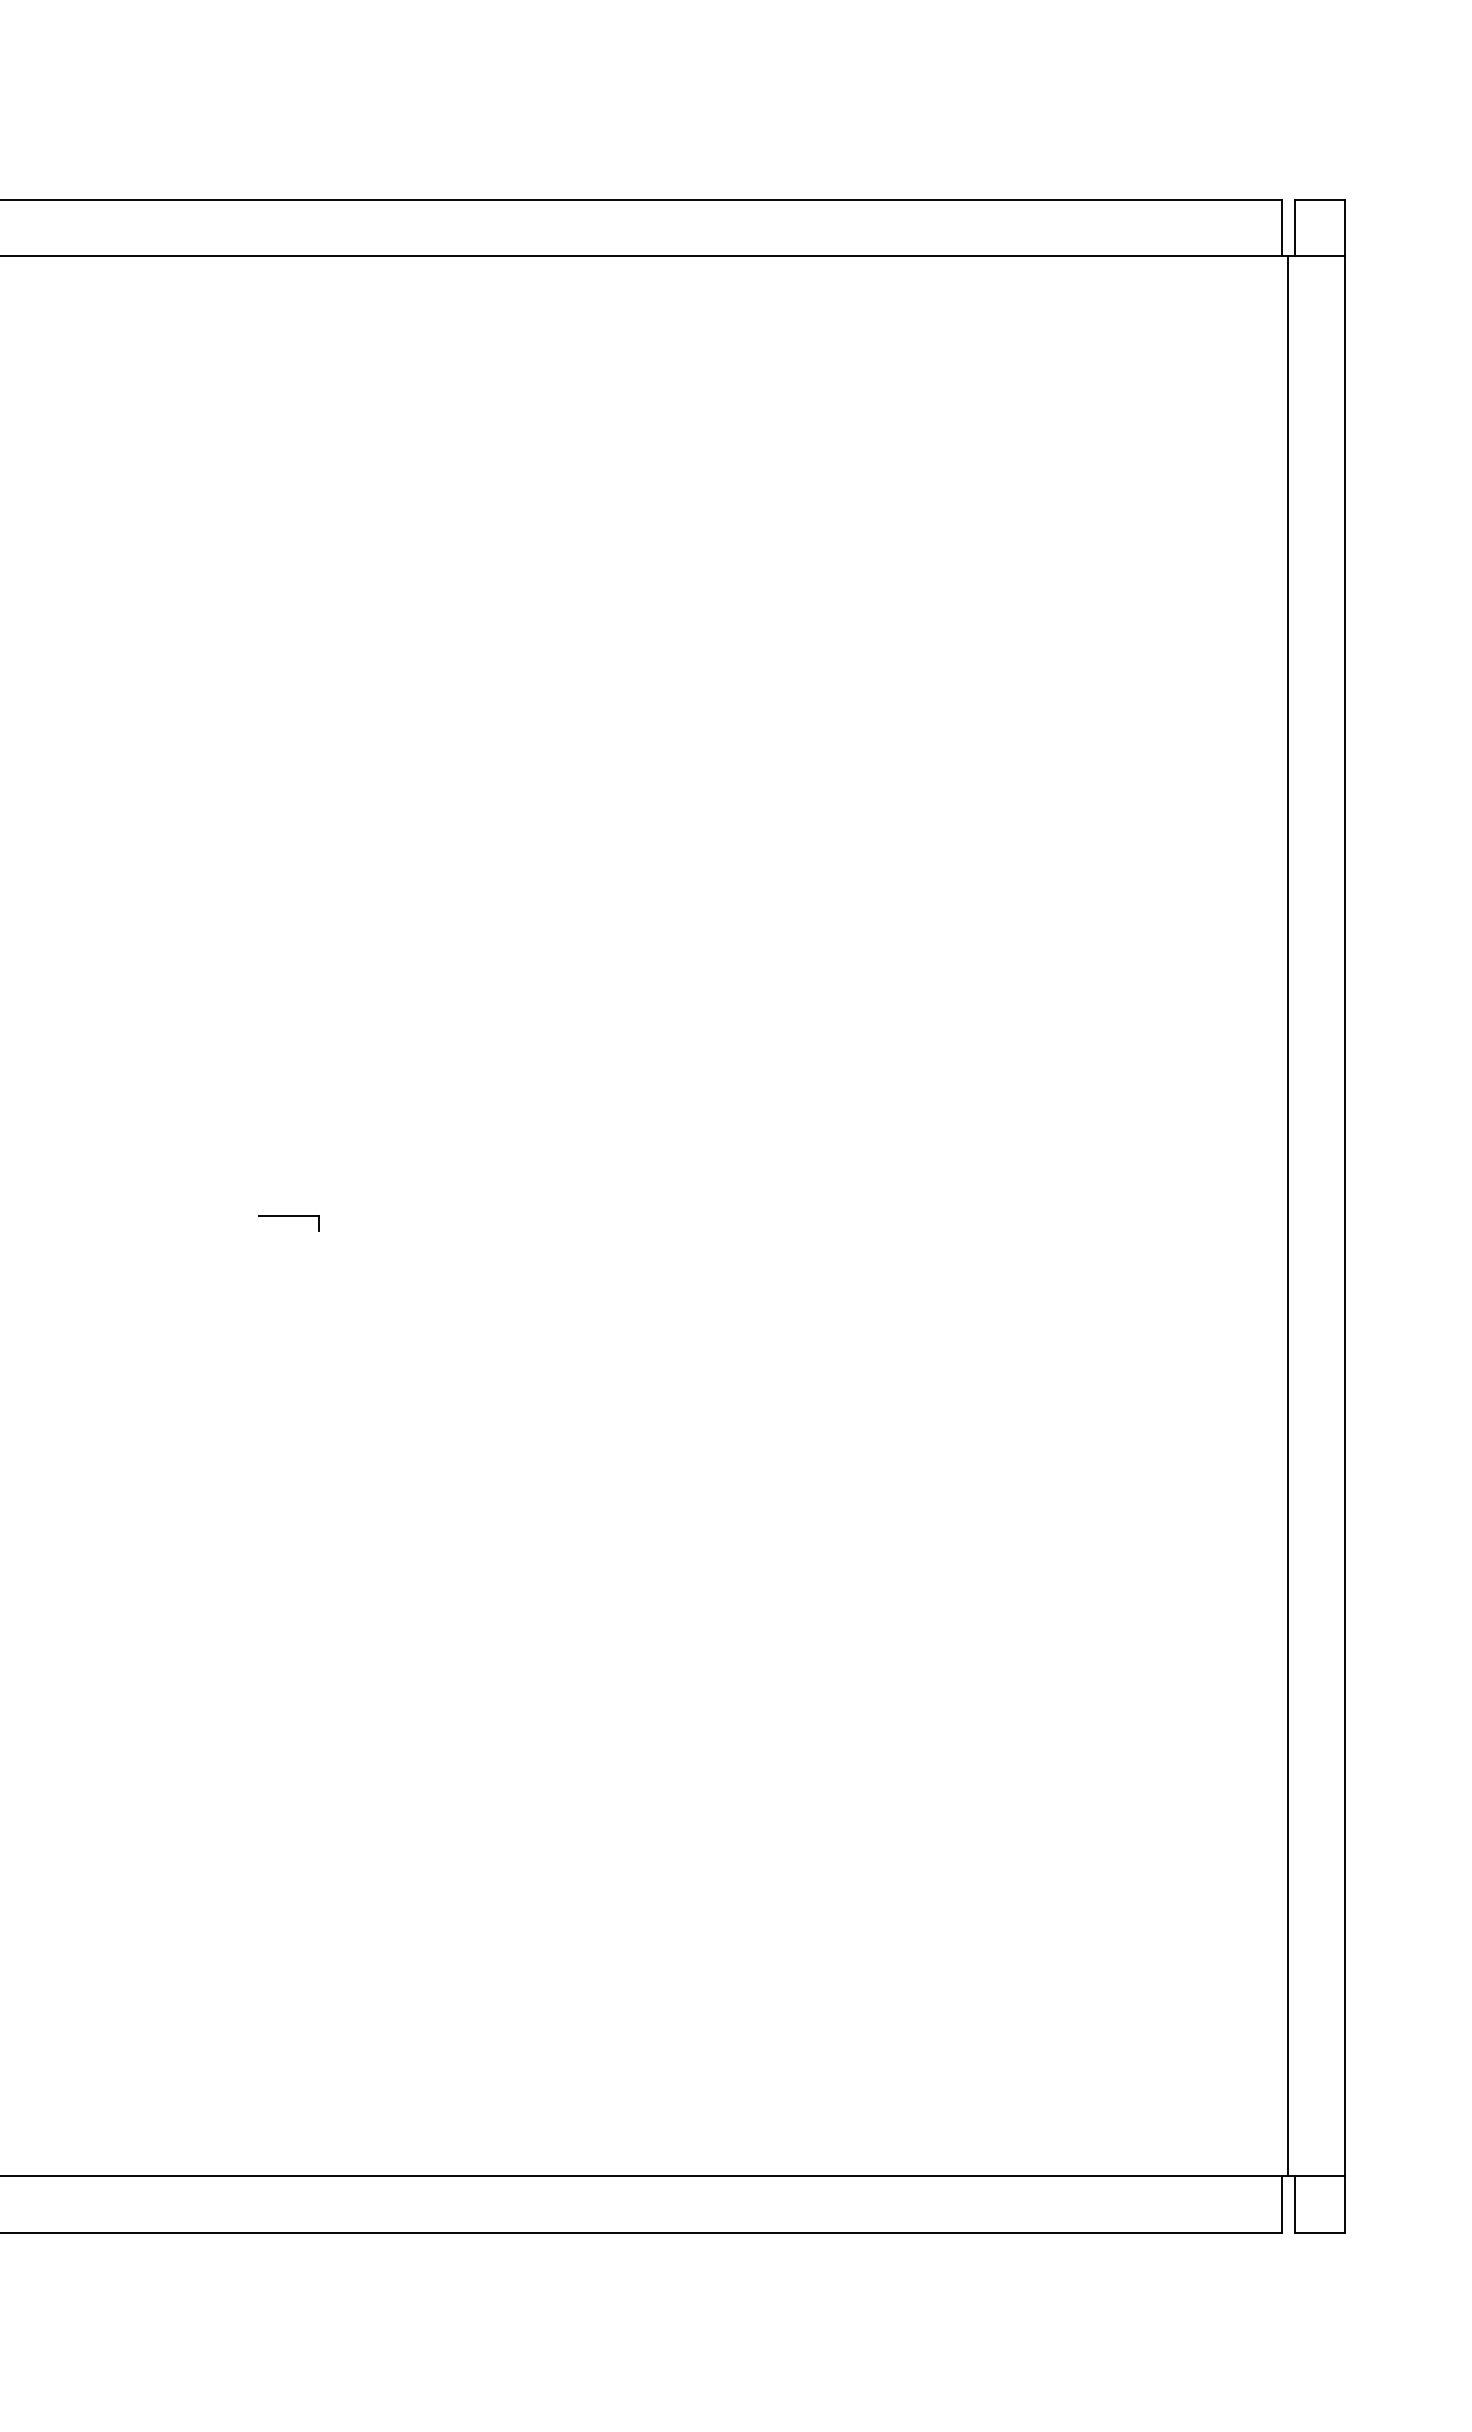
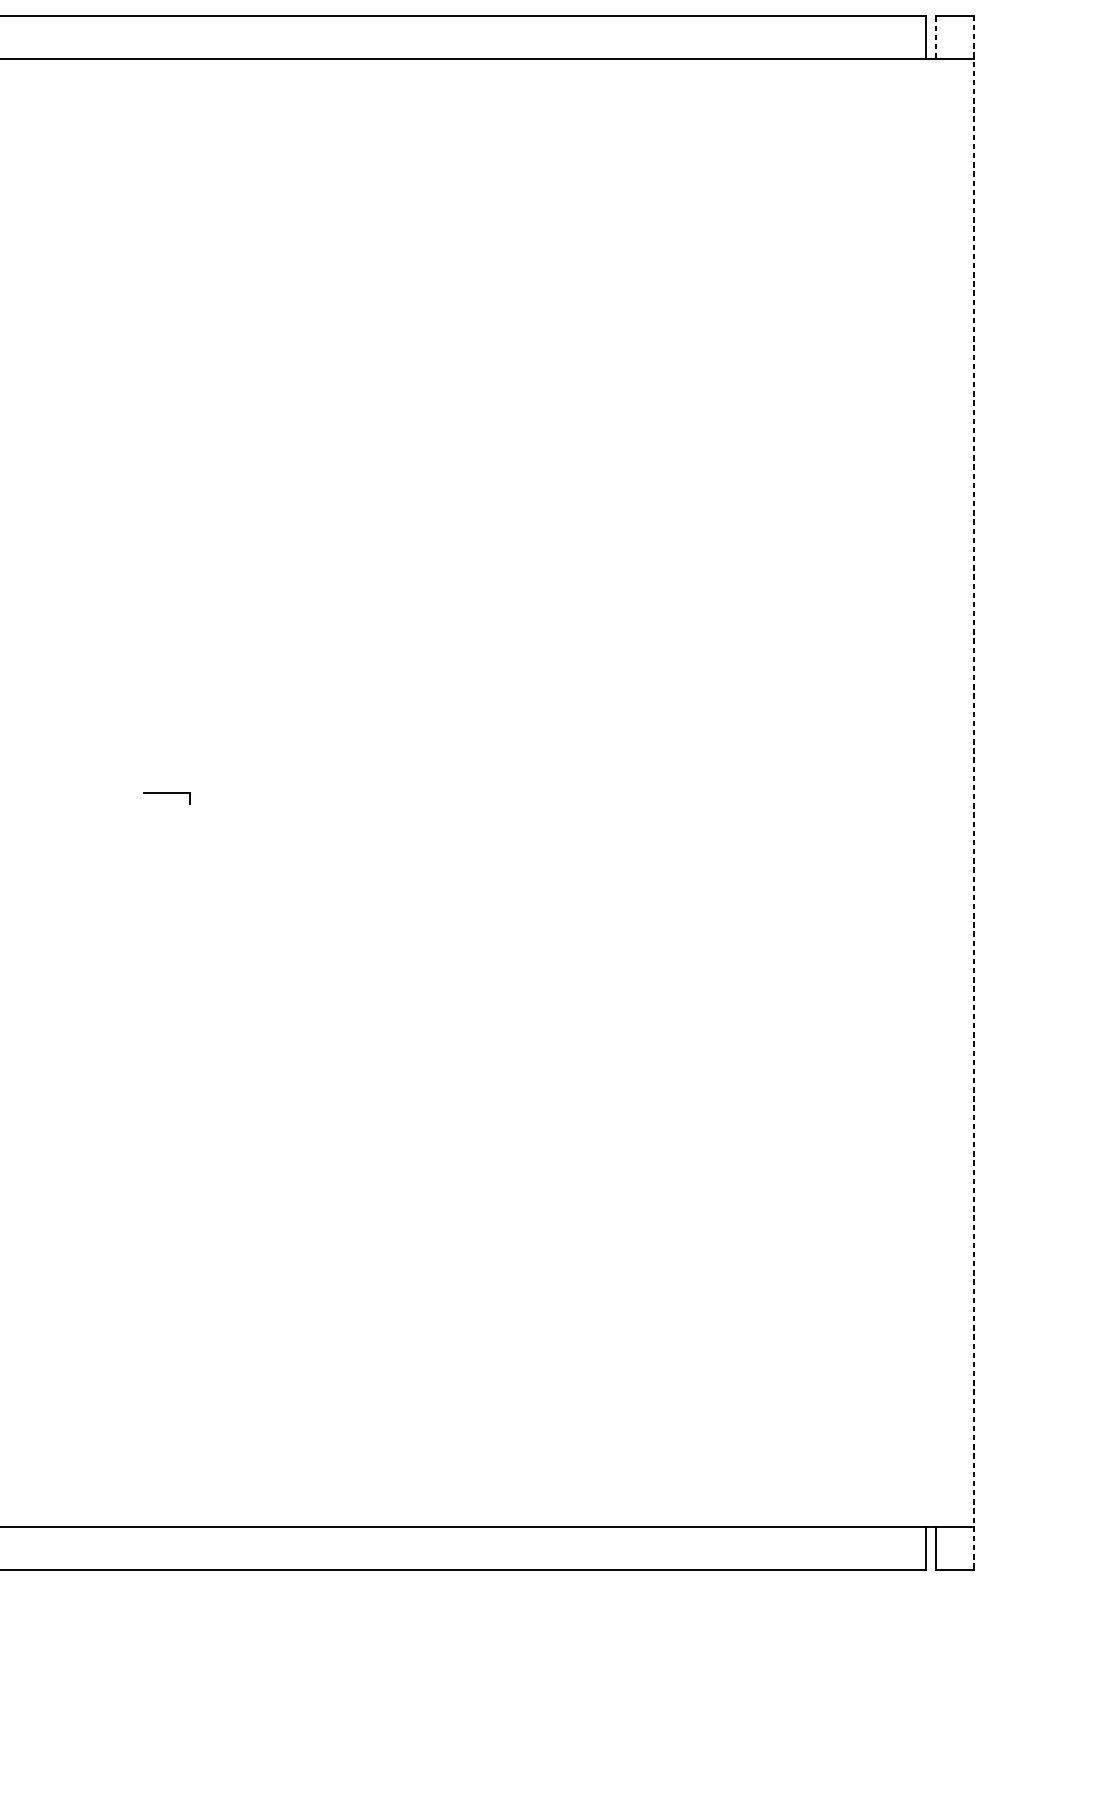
line: (1294, 227) -> (935, 37), solid -> dashed
line: (1288, 1215) -> (930, 792), removed
line: (1344, 1216) -> (973, 793), solid -> dashed

